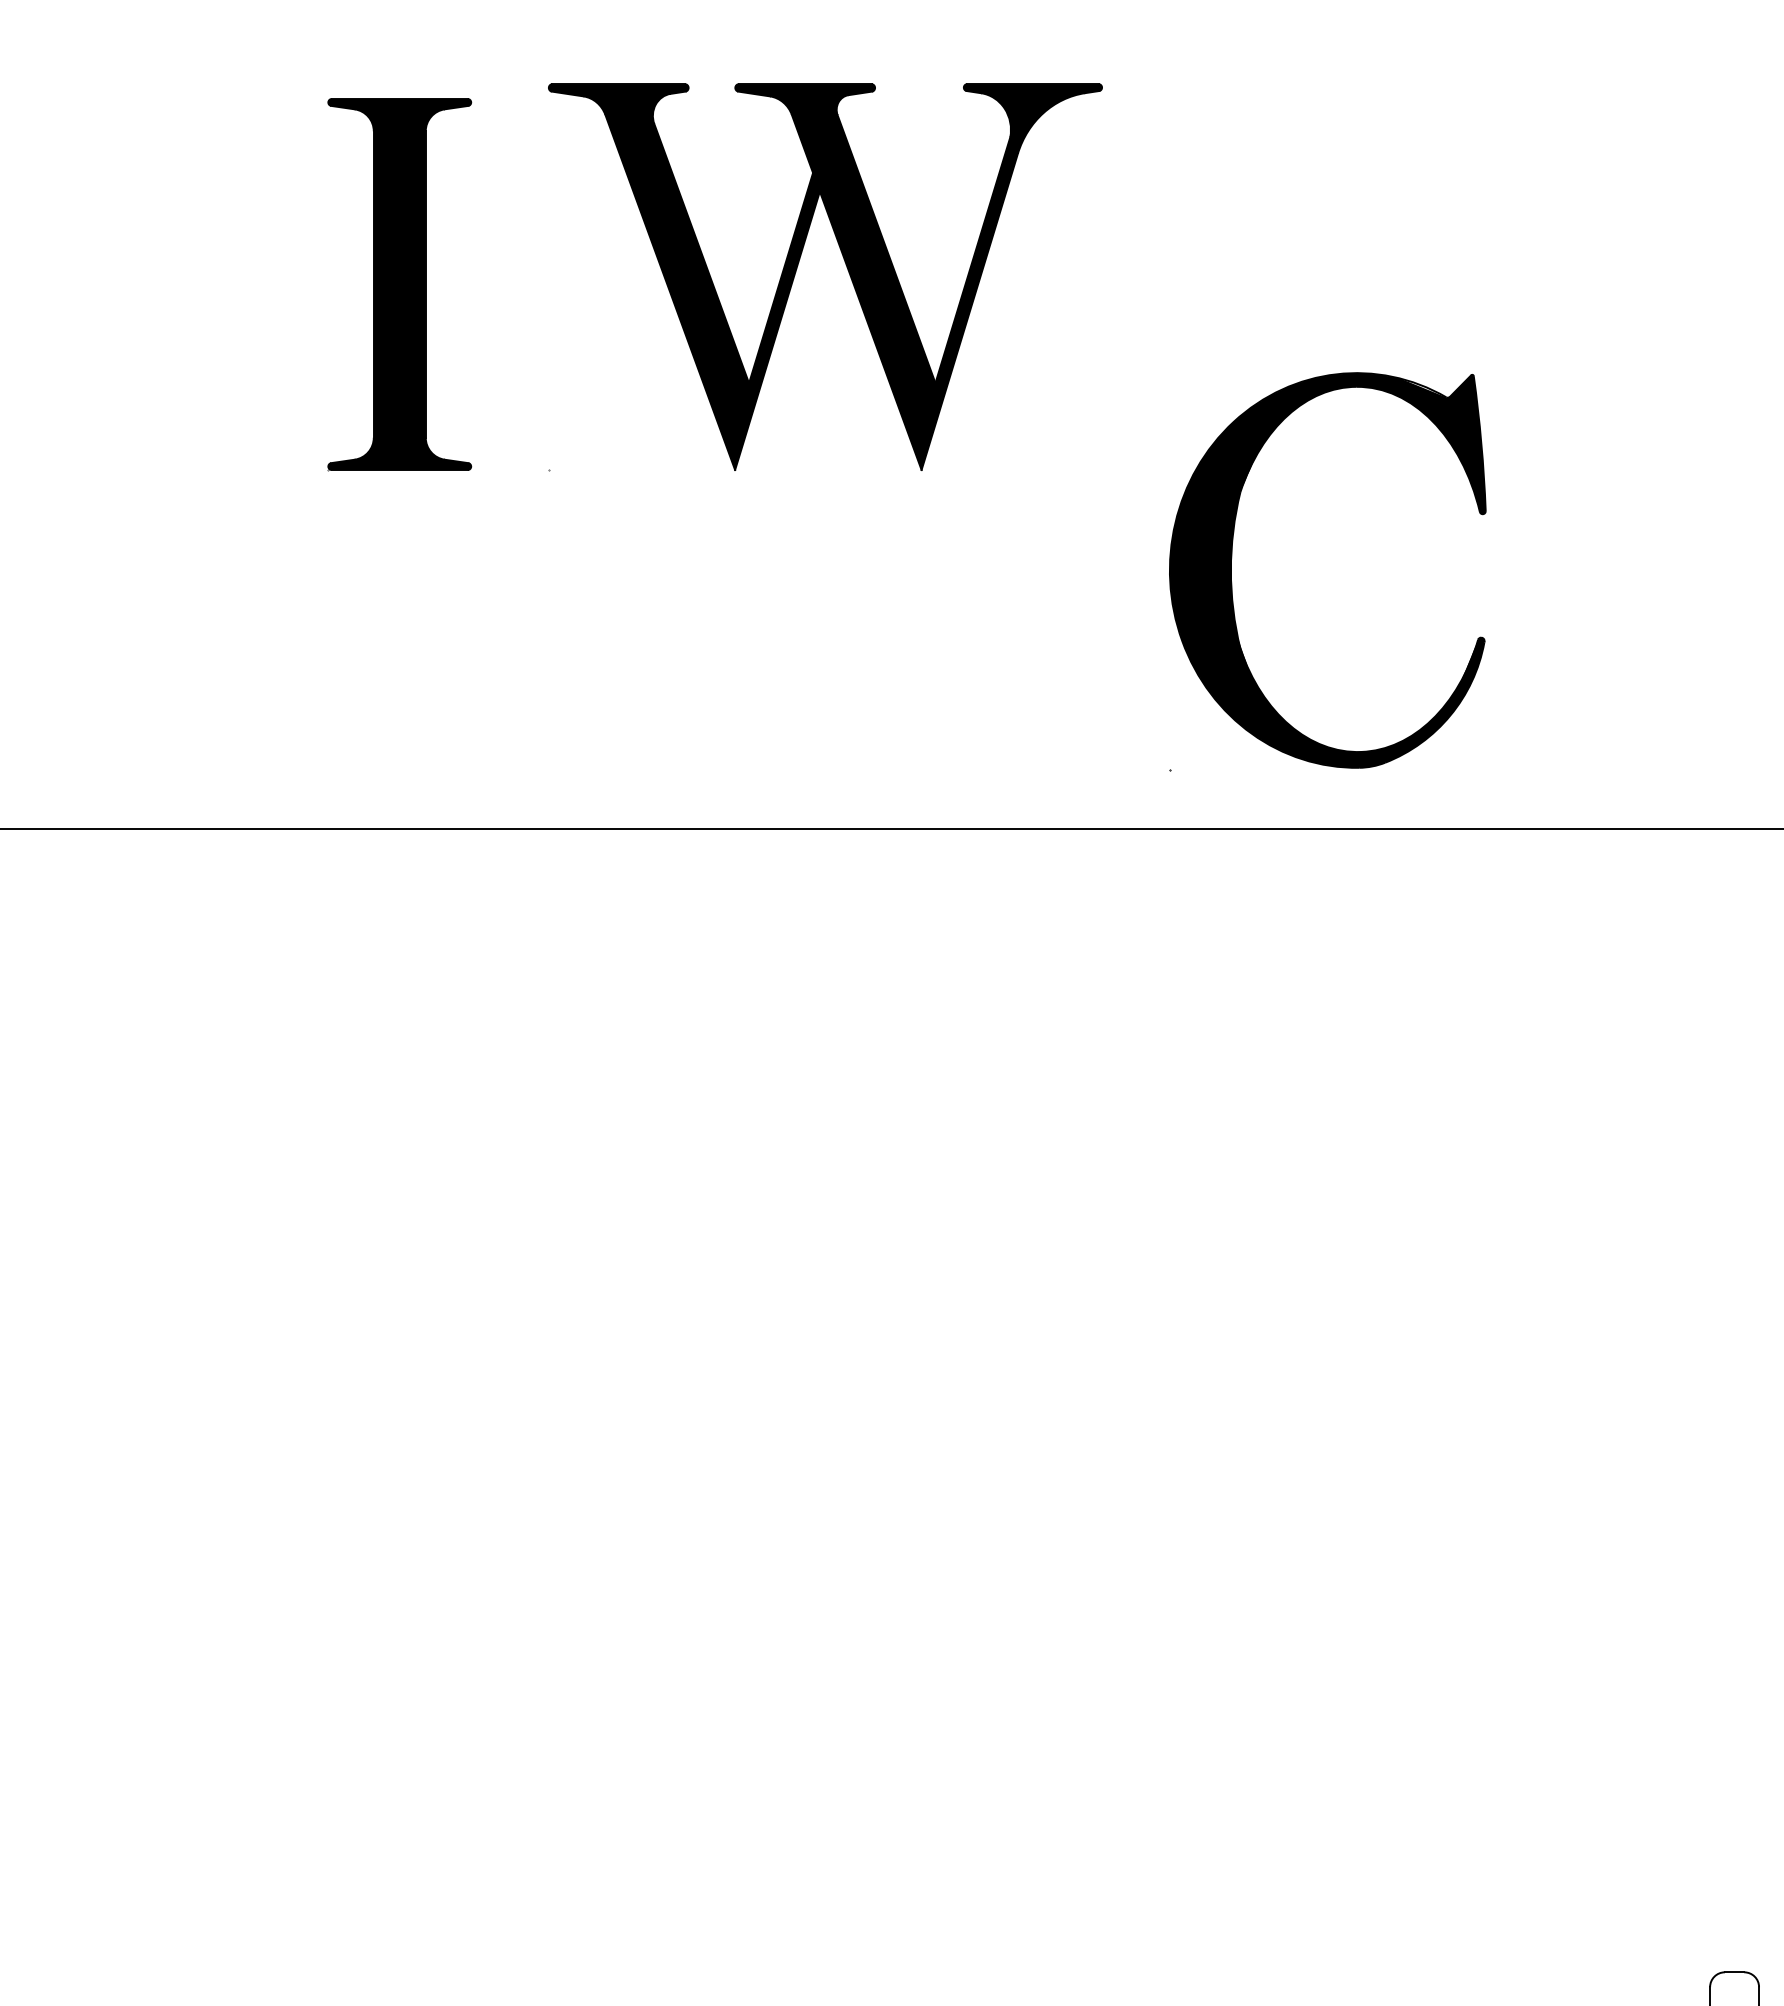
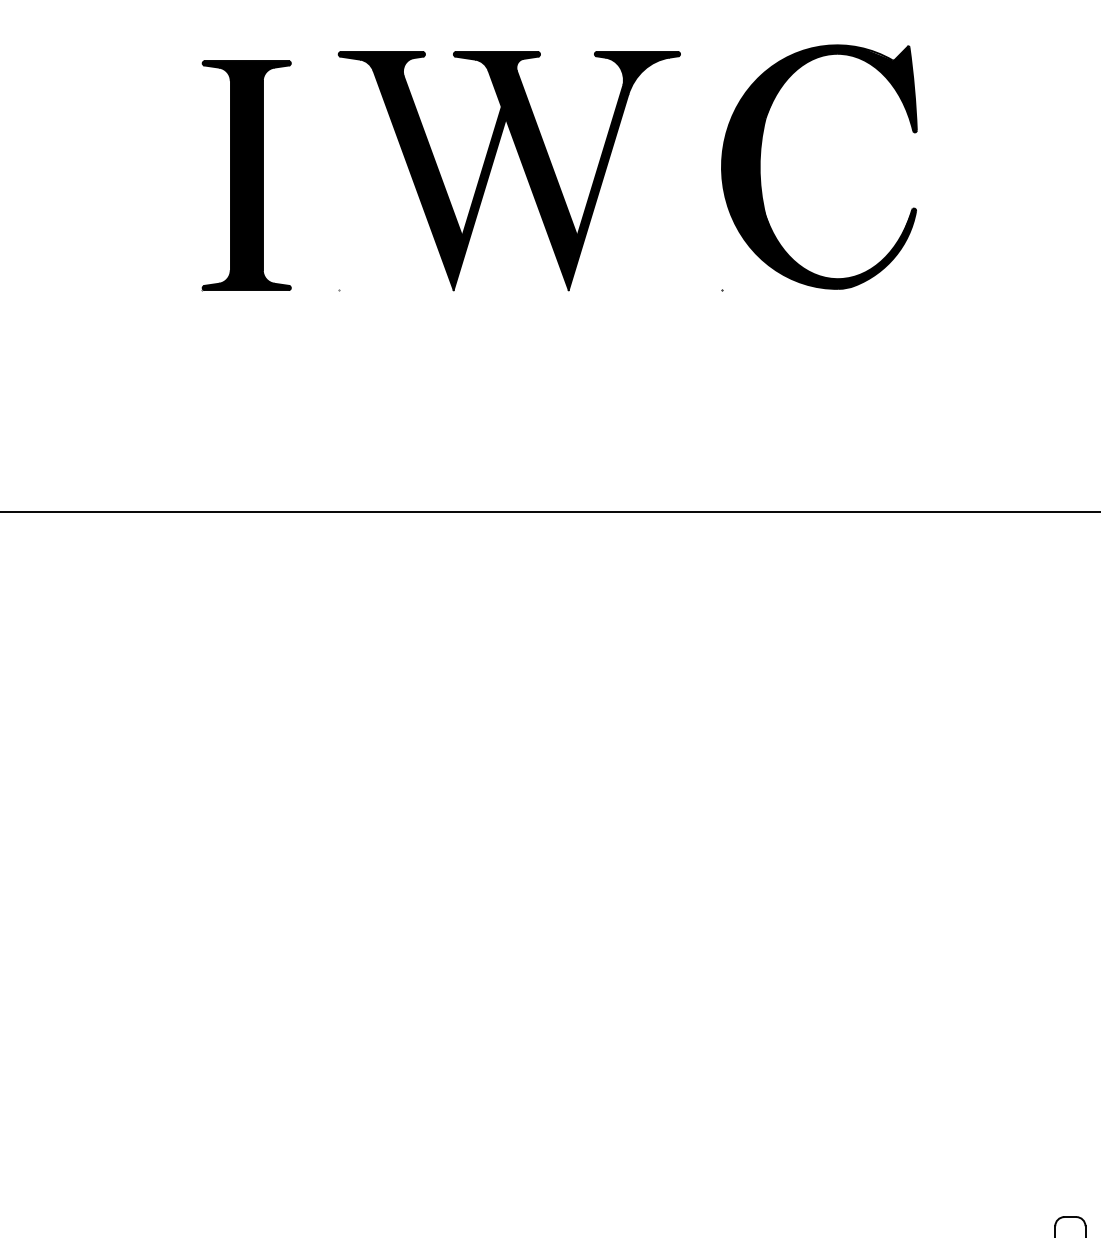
part: (1232, 571) -> (760, 167), moved

